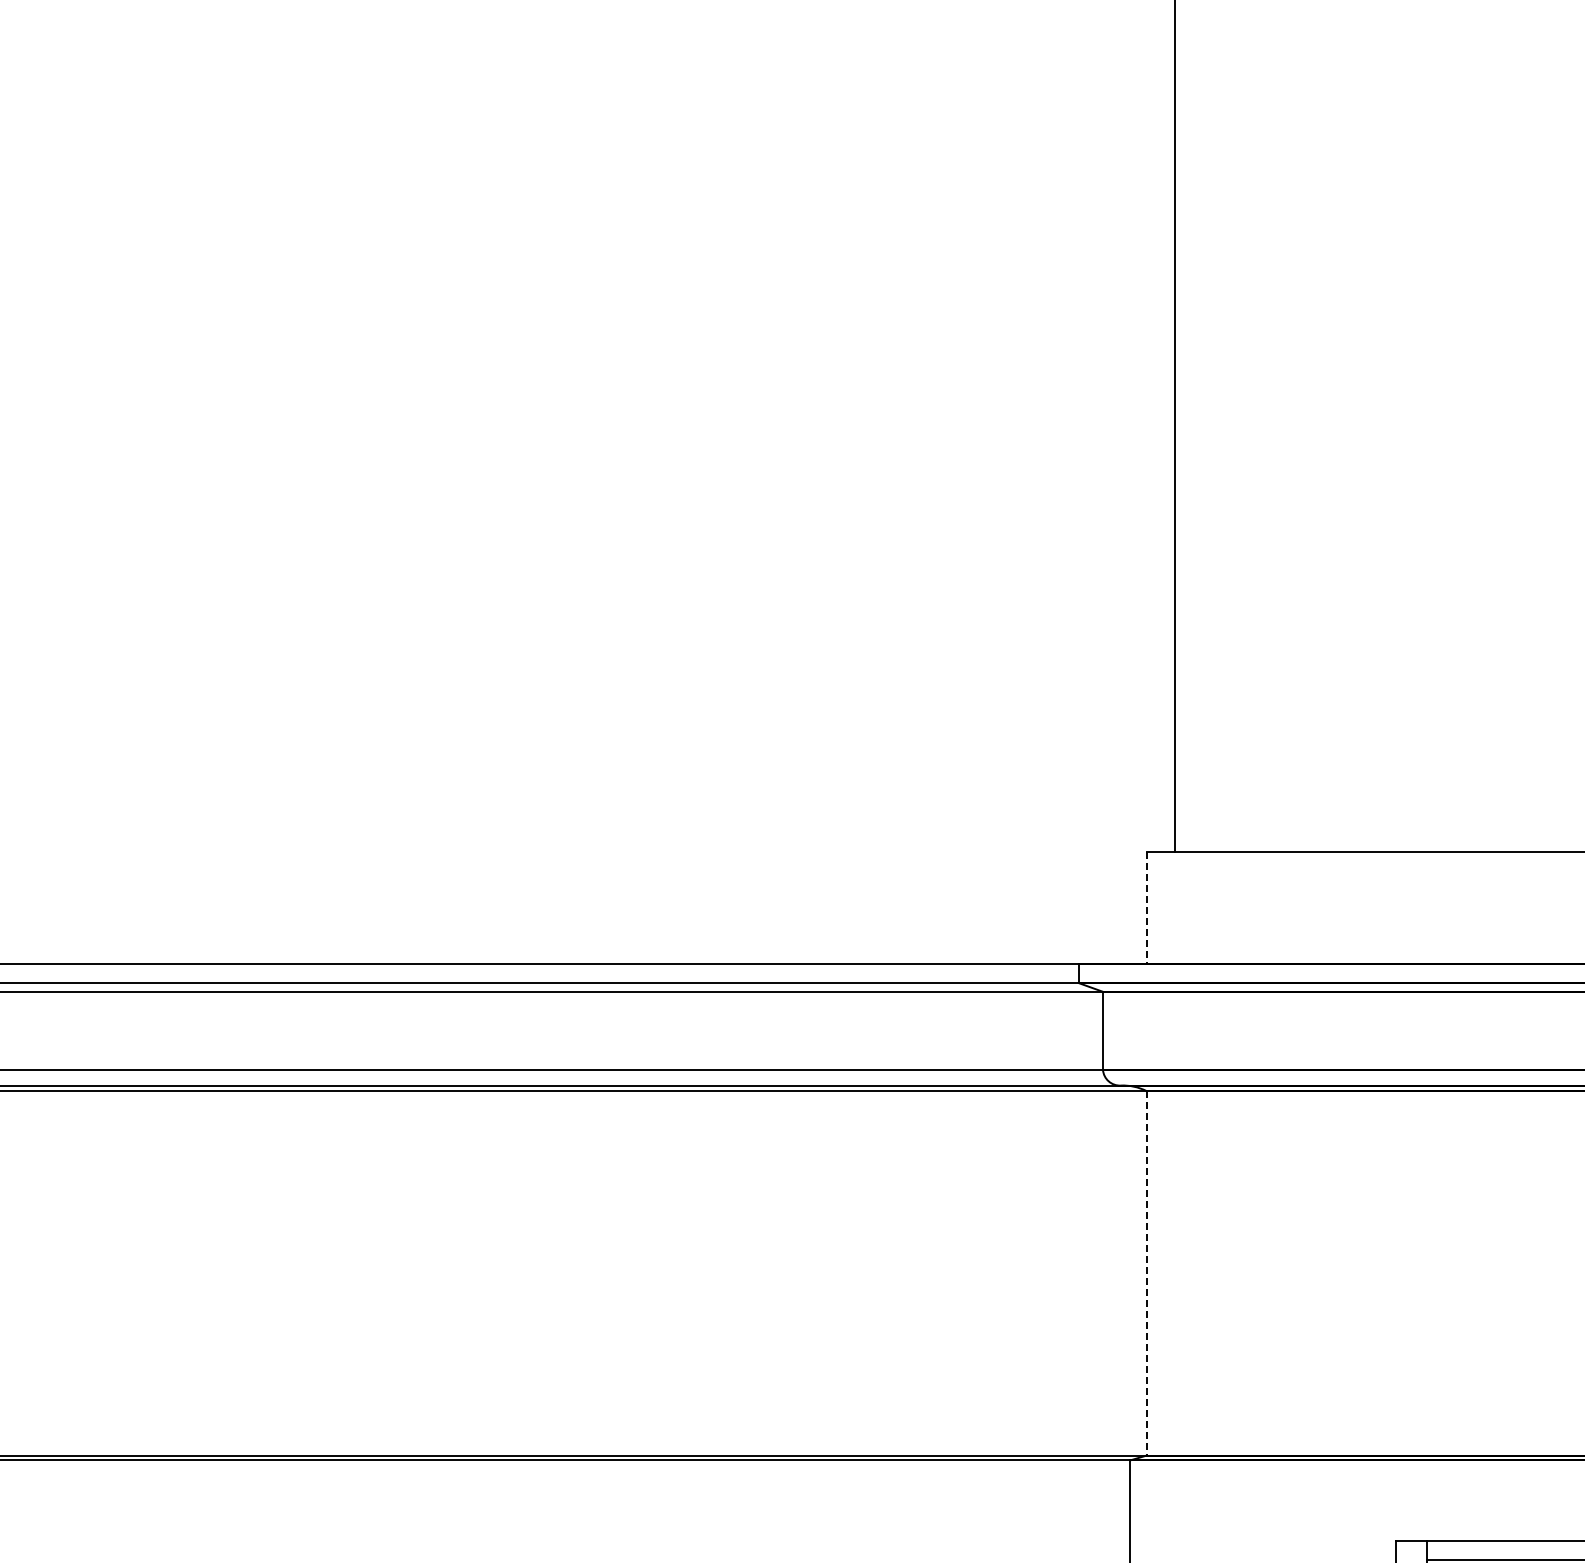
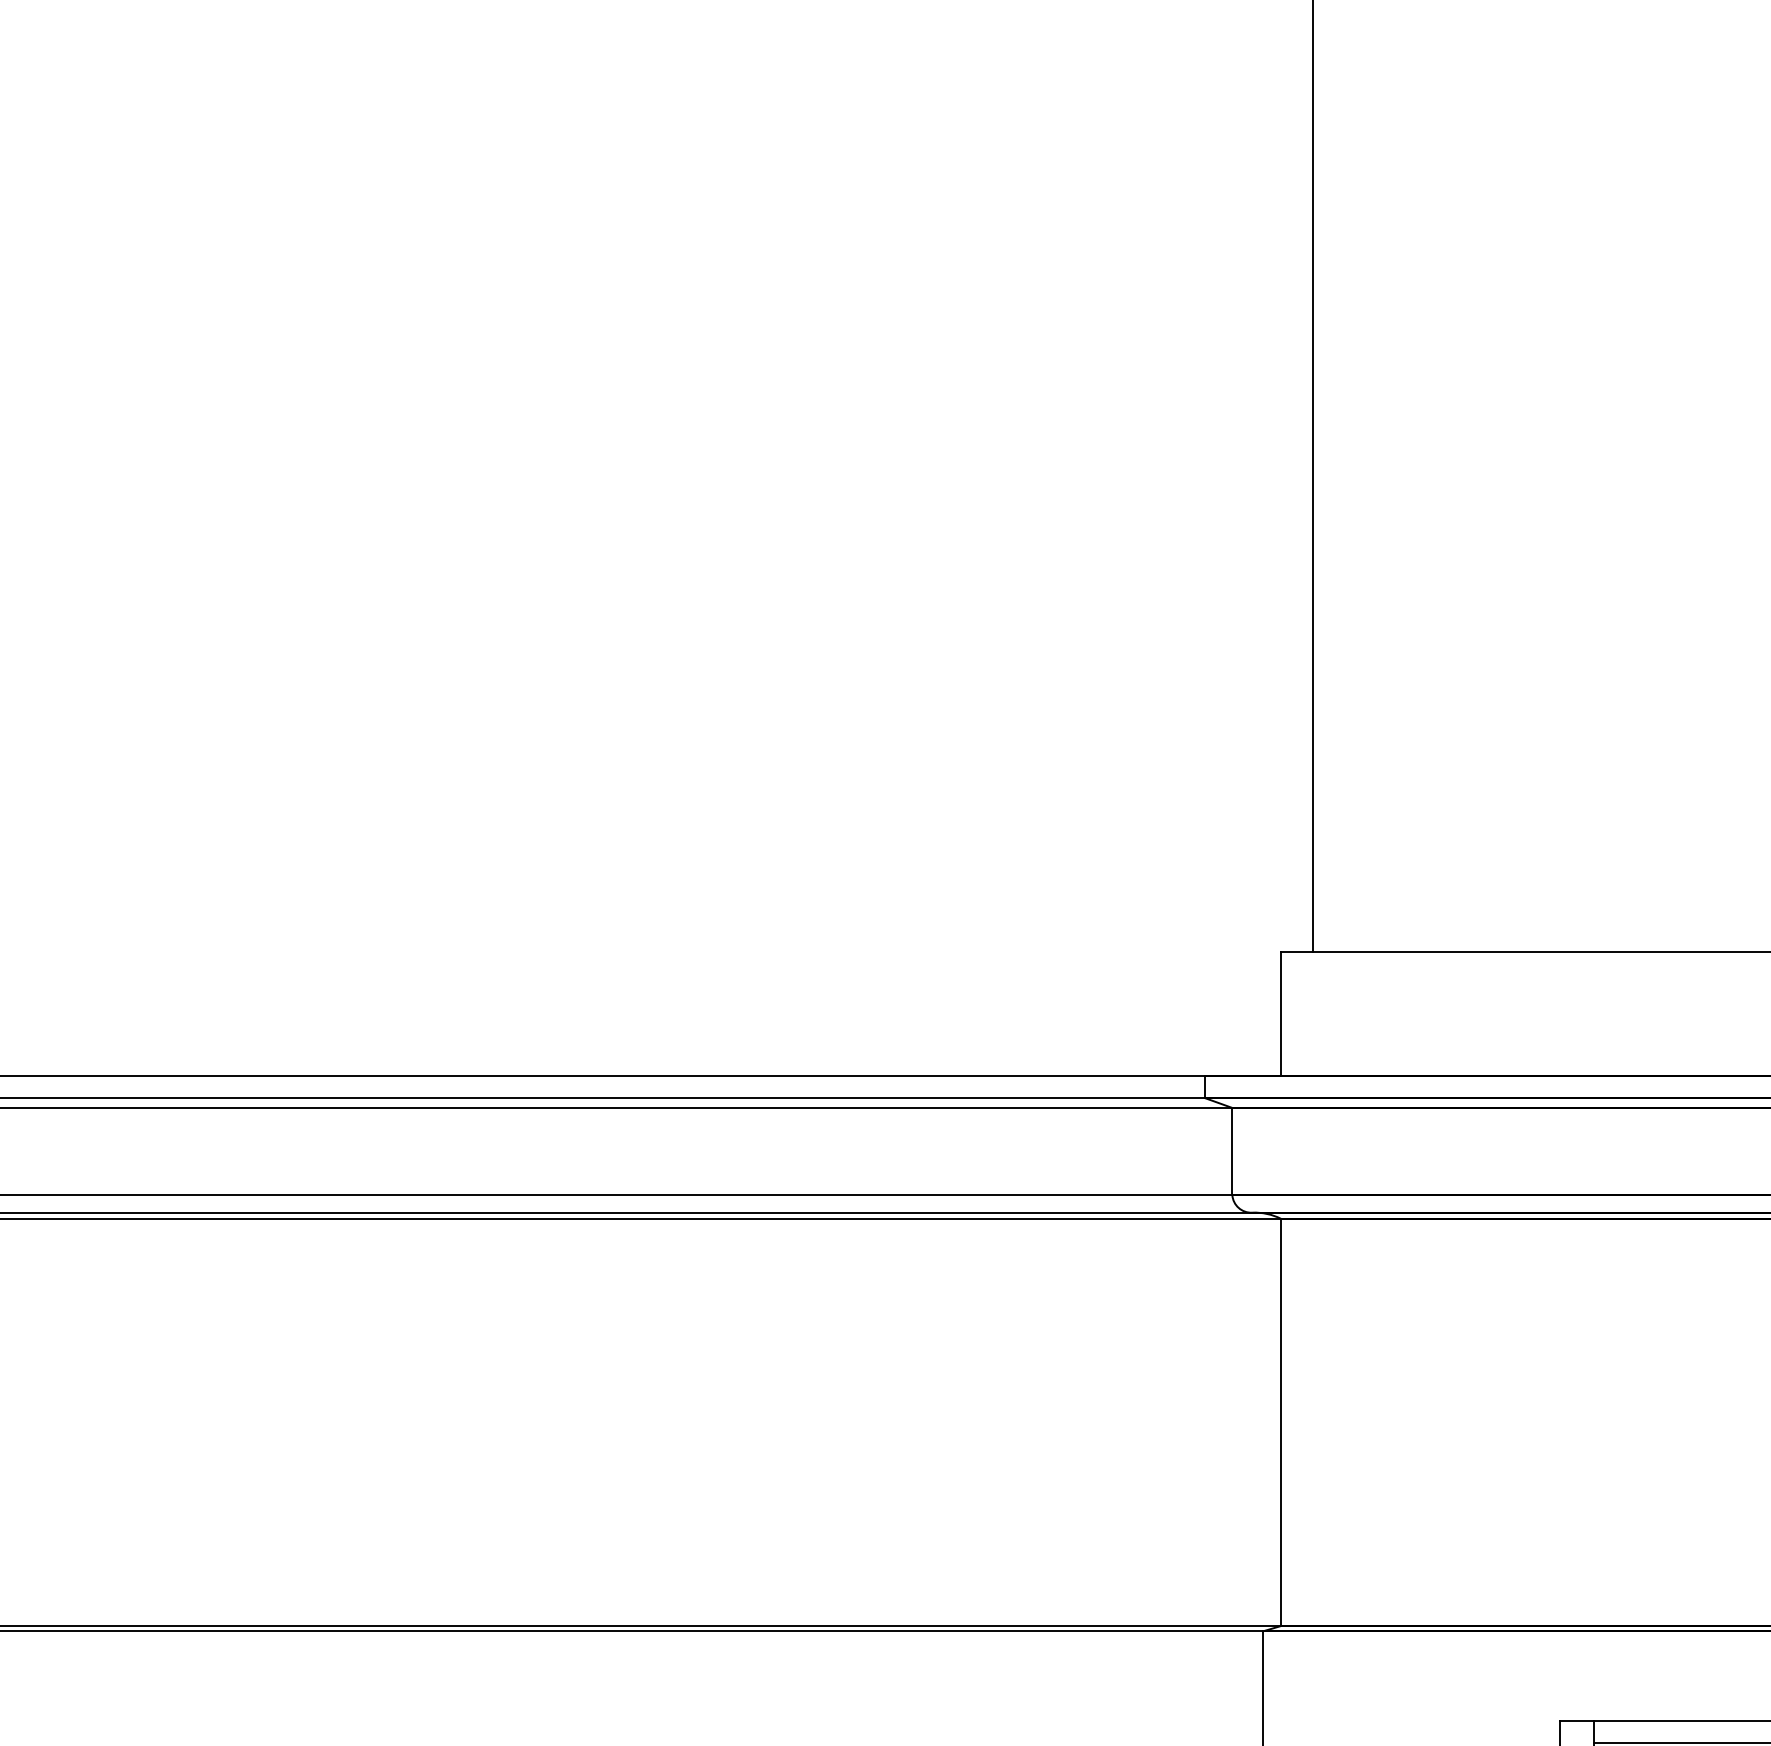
line: (1146, 907) -> (1280, 1013), dashed -> solid
line: (1146, 1273) -> (1280, 1422), dashed -> solid

